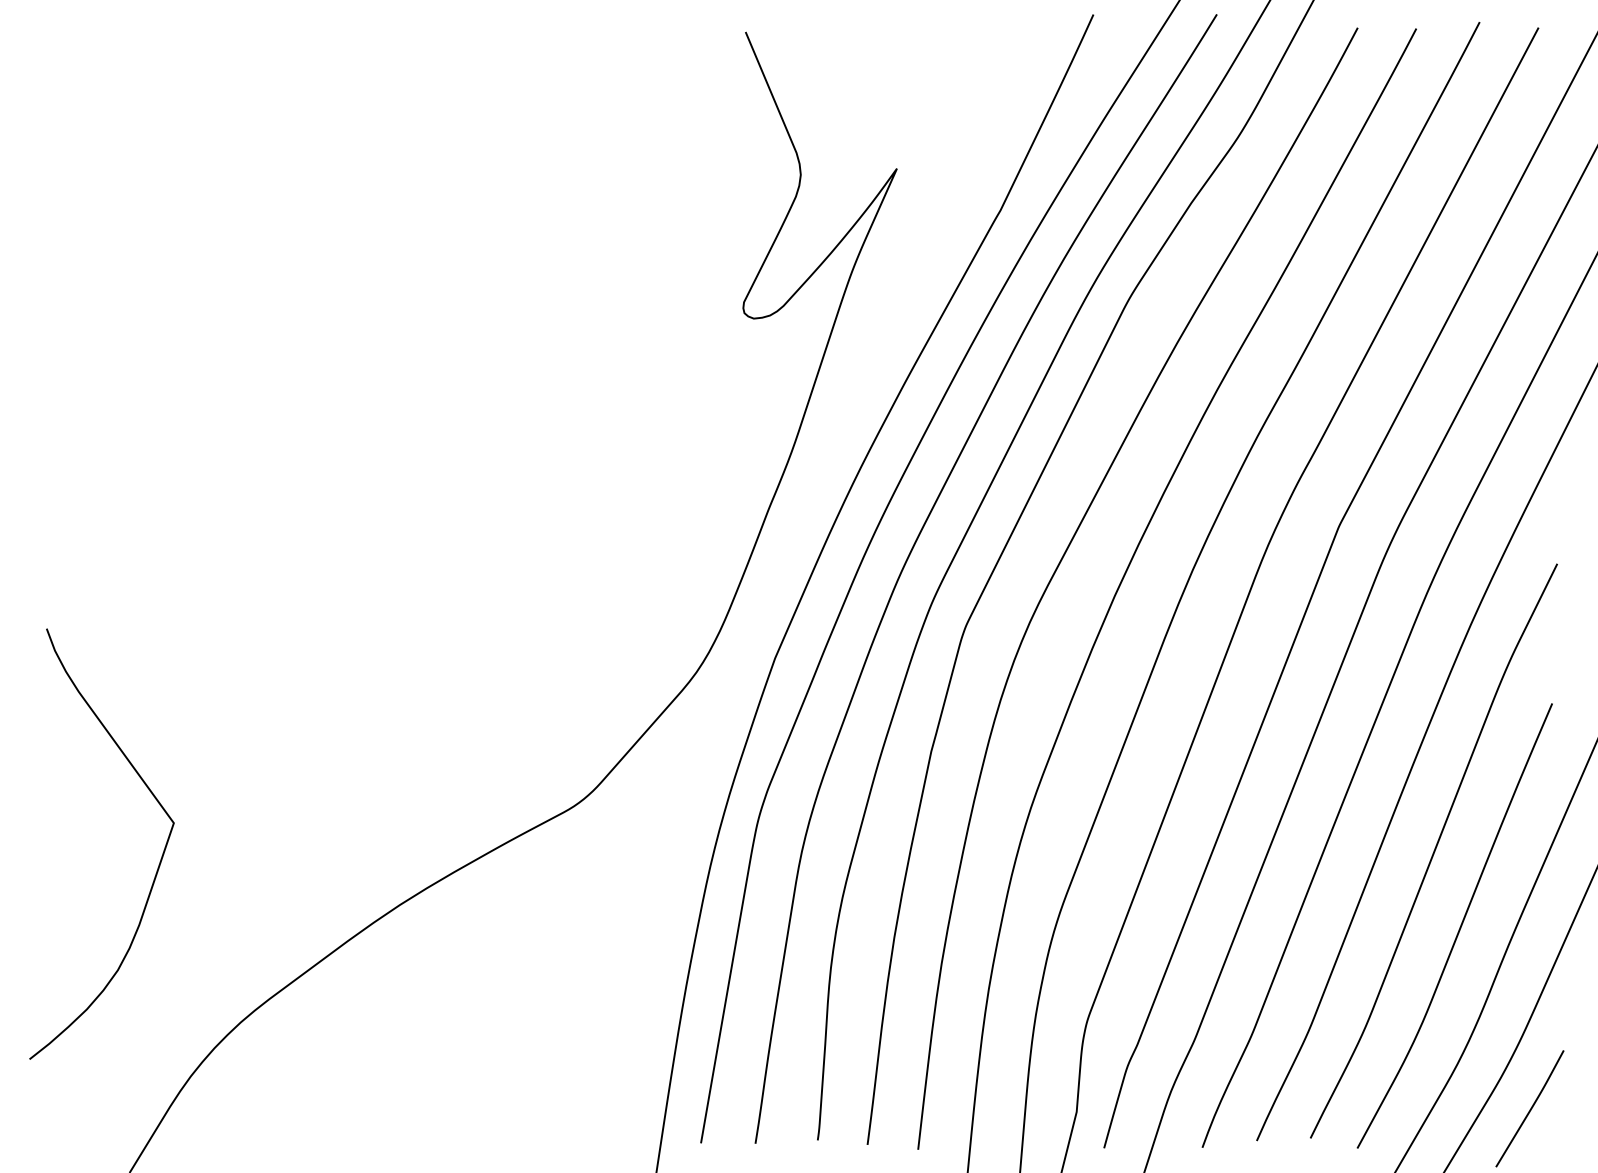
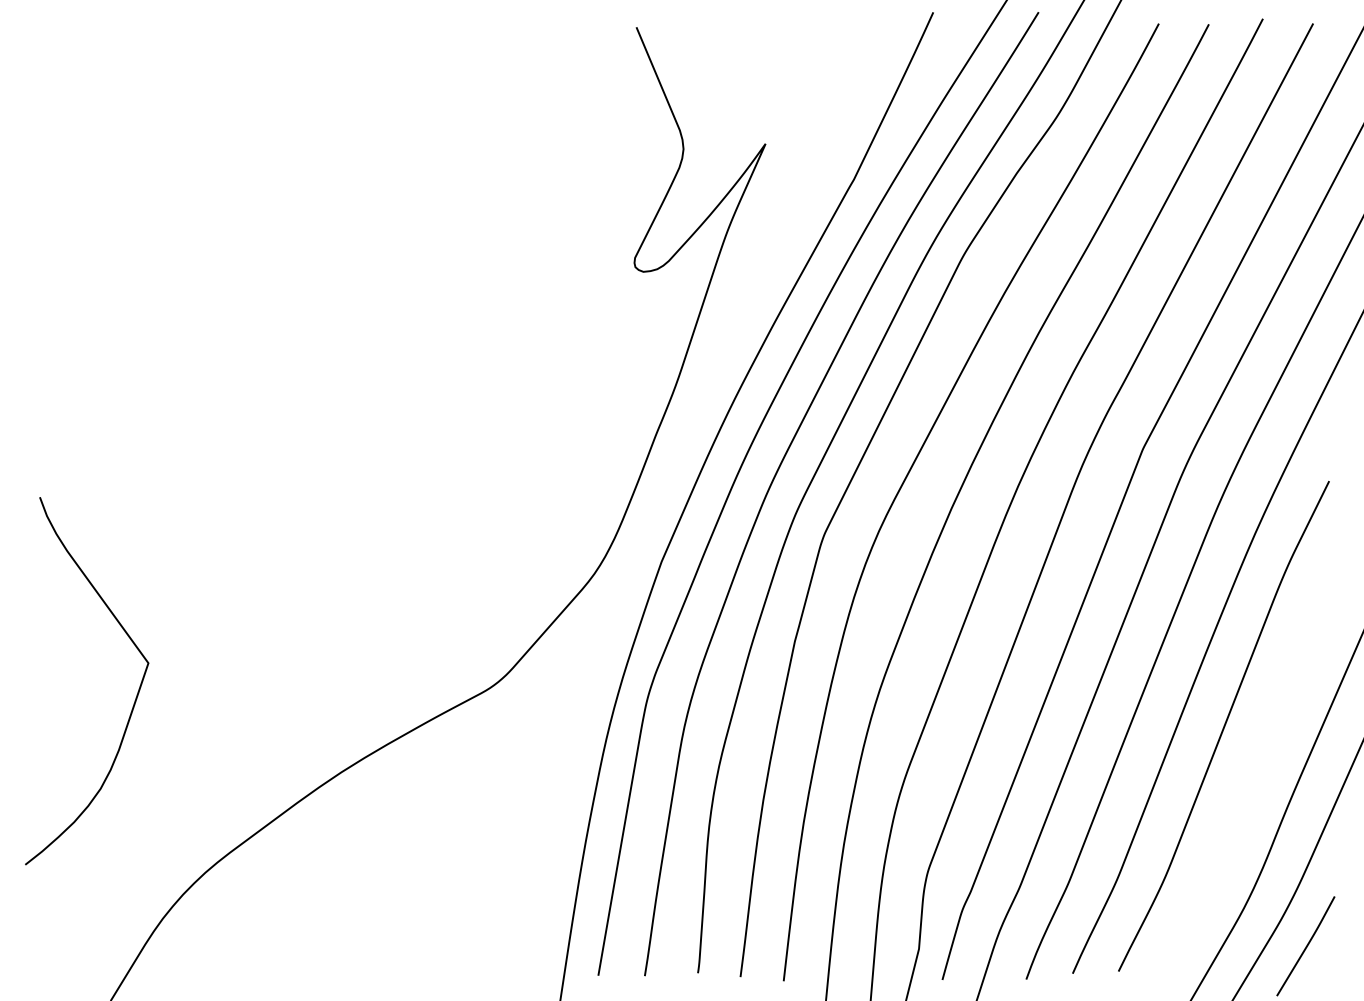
curve: (159, 861) -> (136, 695), moved
curve: (1459, 927) -> (1245, 791), removed

